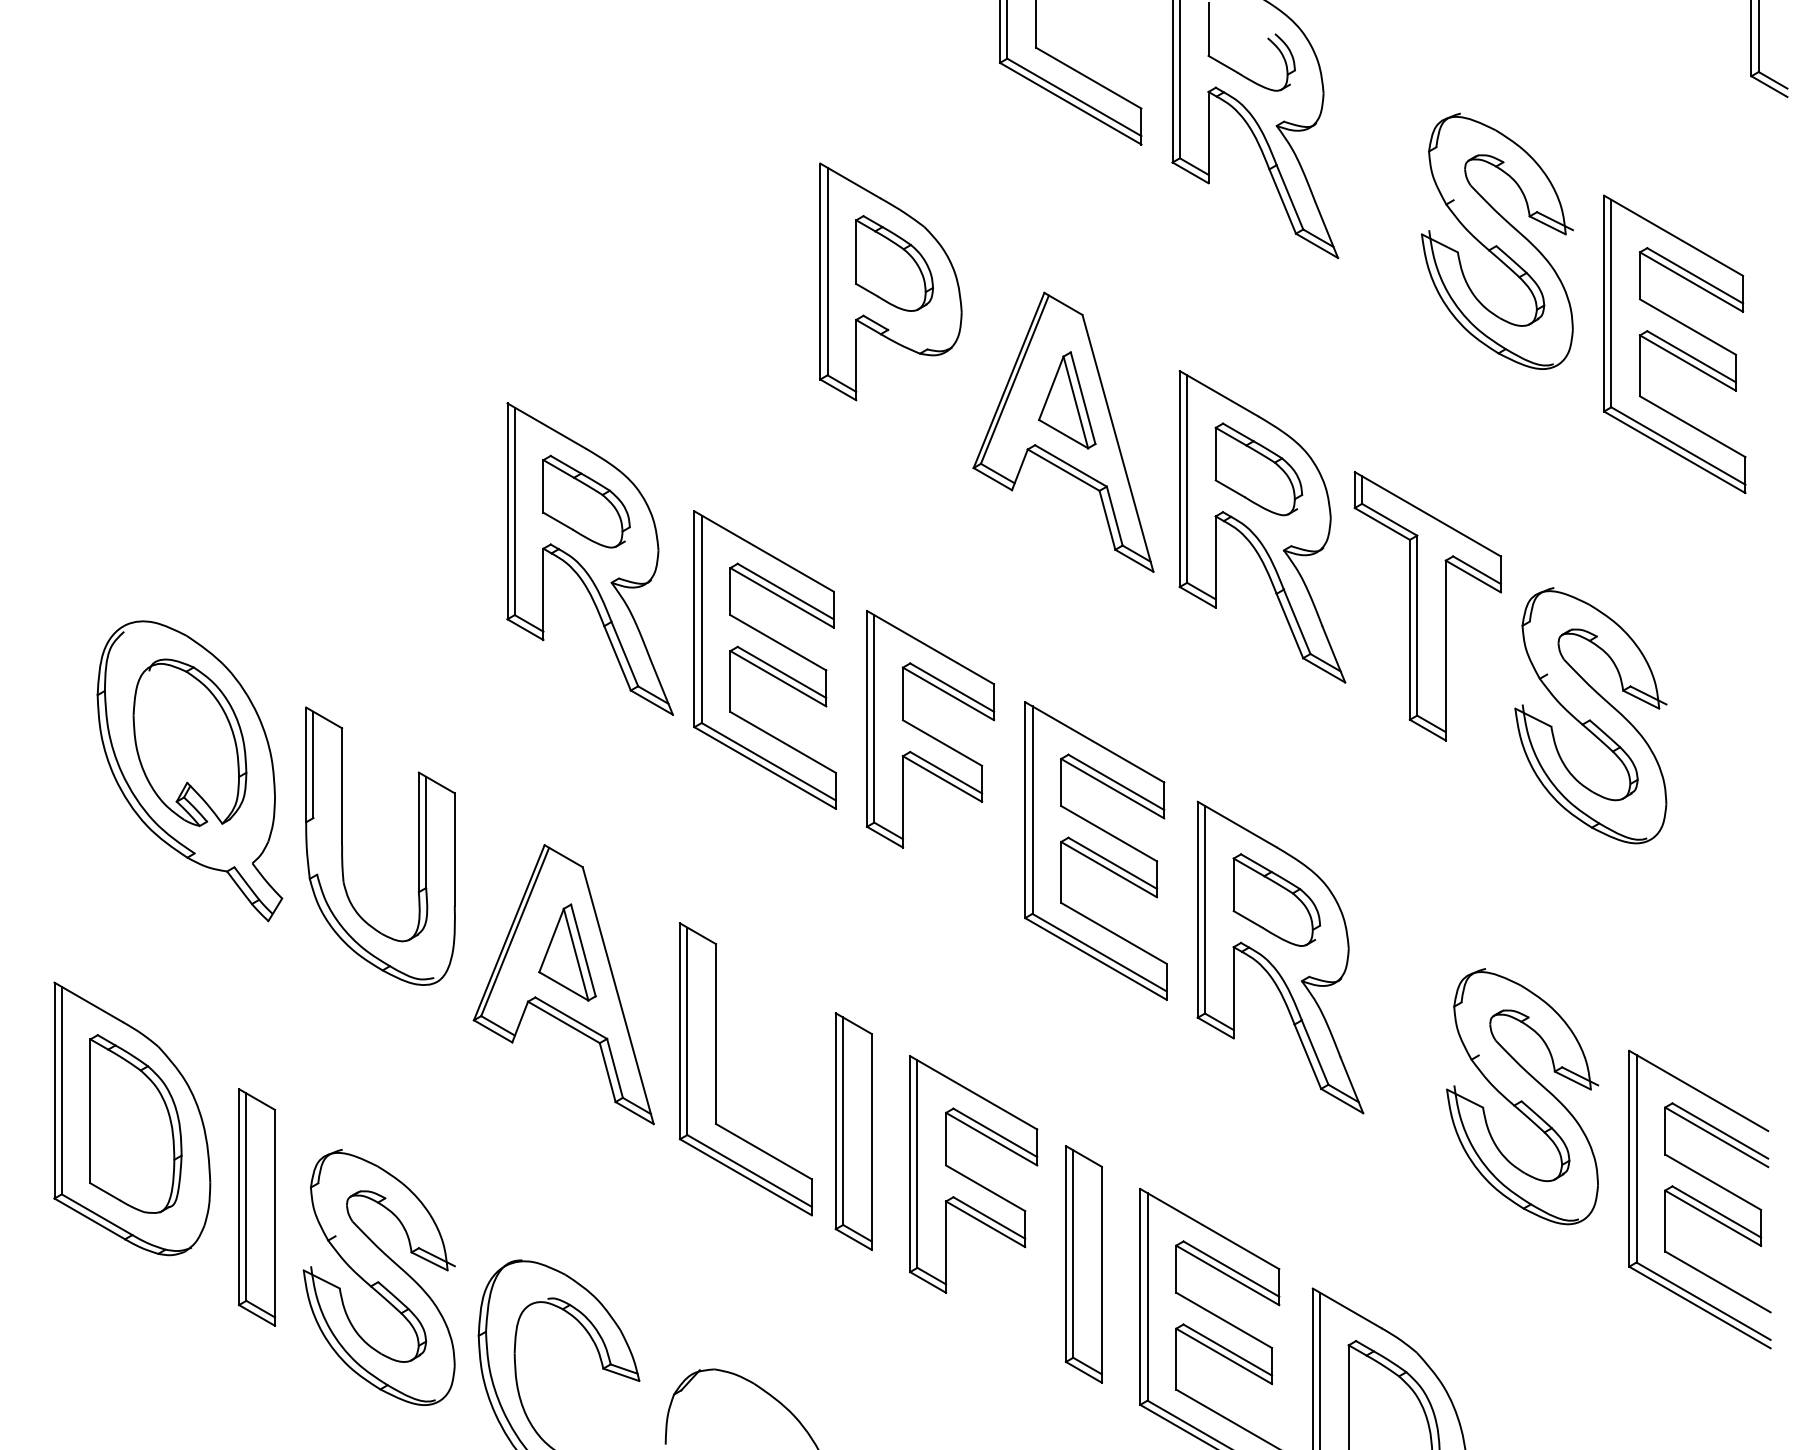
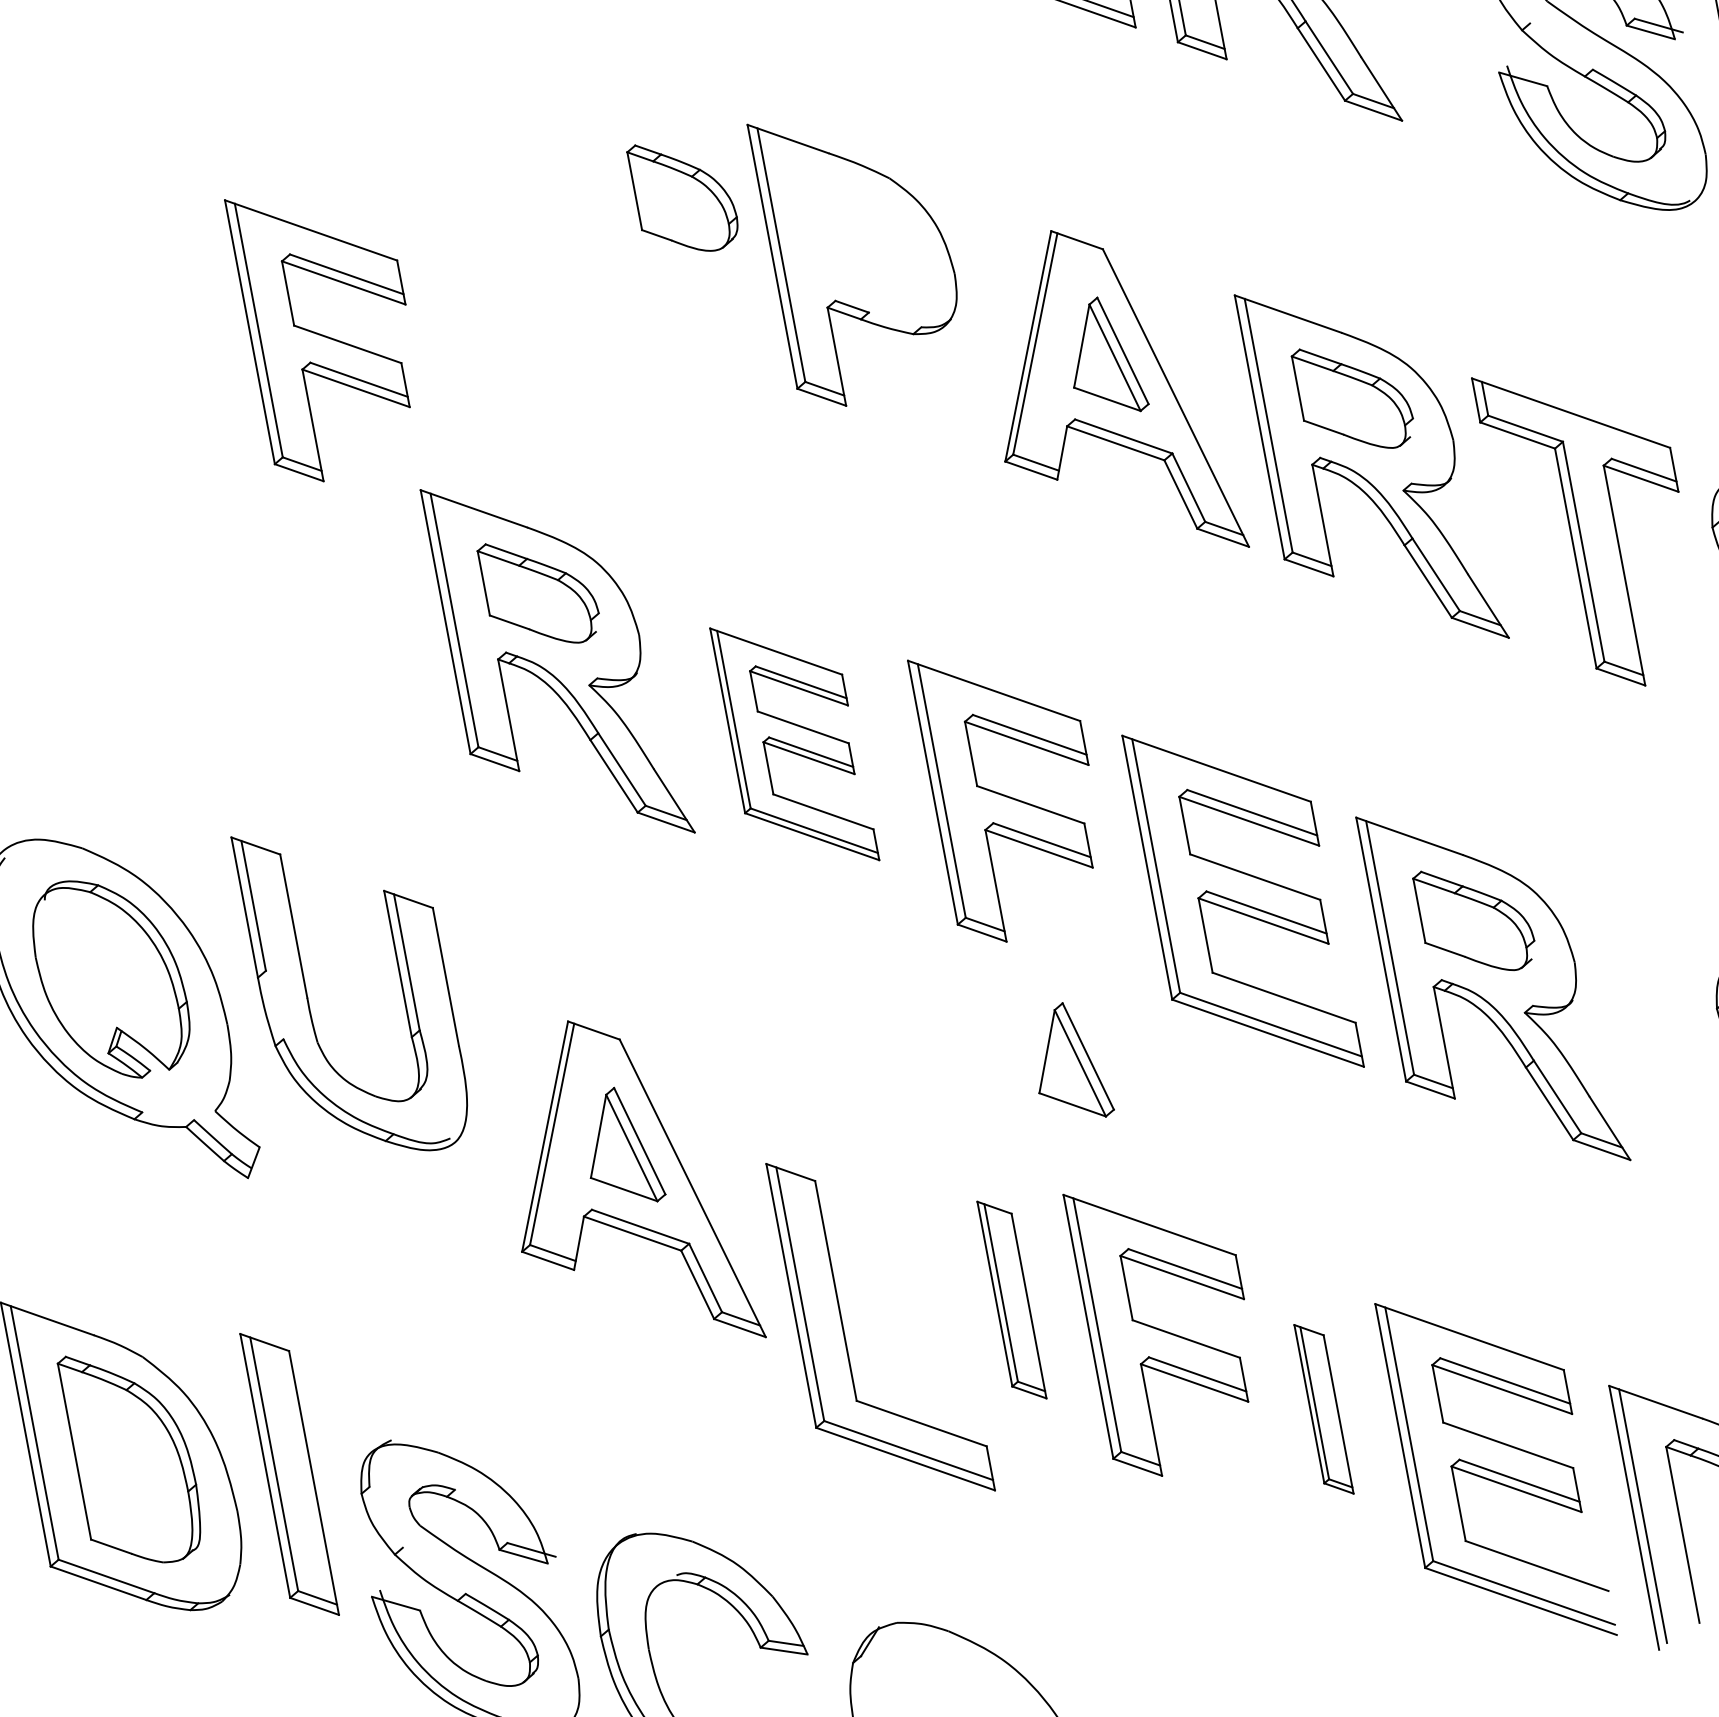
part: (459, 263) -> (329, 330), added
part: (894, 263) -> (684, 196), moved
part: (764, 659) -> (793, 743), size x0.7
part: (342, 845) -> (307, 997), moved
part: (934, 952) -> (1069, 1062), added
part: (716, 1069) -> (844, 1334), moved
part: (853, 1131) -> (1011, 1300), size x0.7
part: (257, 1207) -> (290, 1474), moved
part: (1083, 1264) -> (1323, 1409), size x0.6

